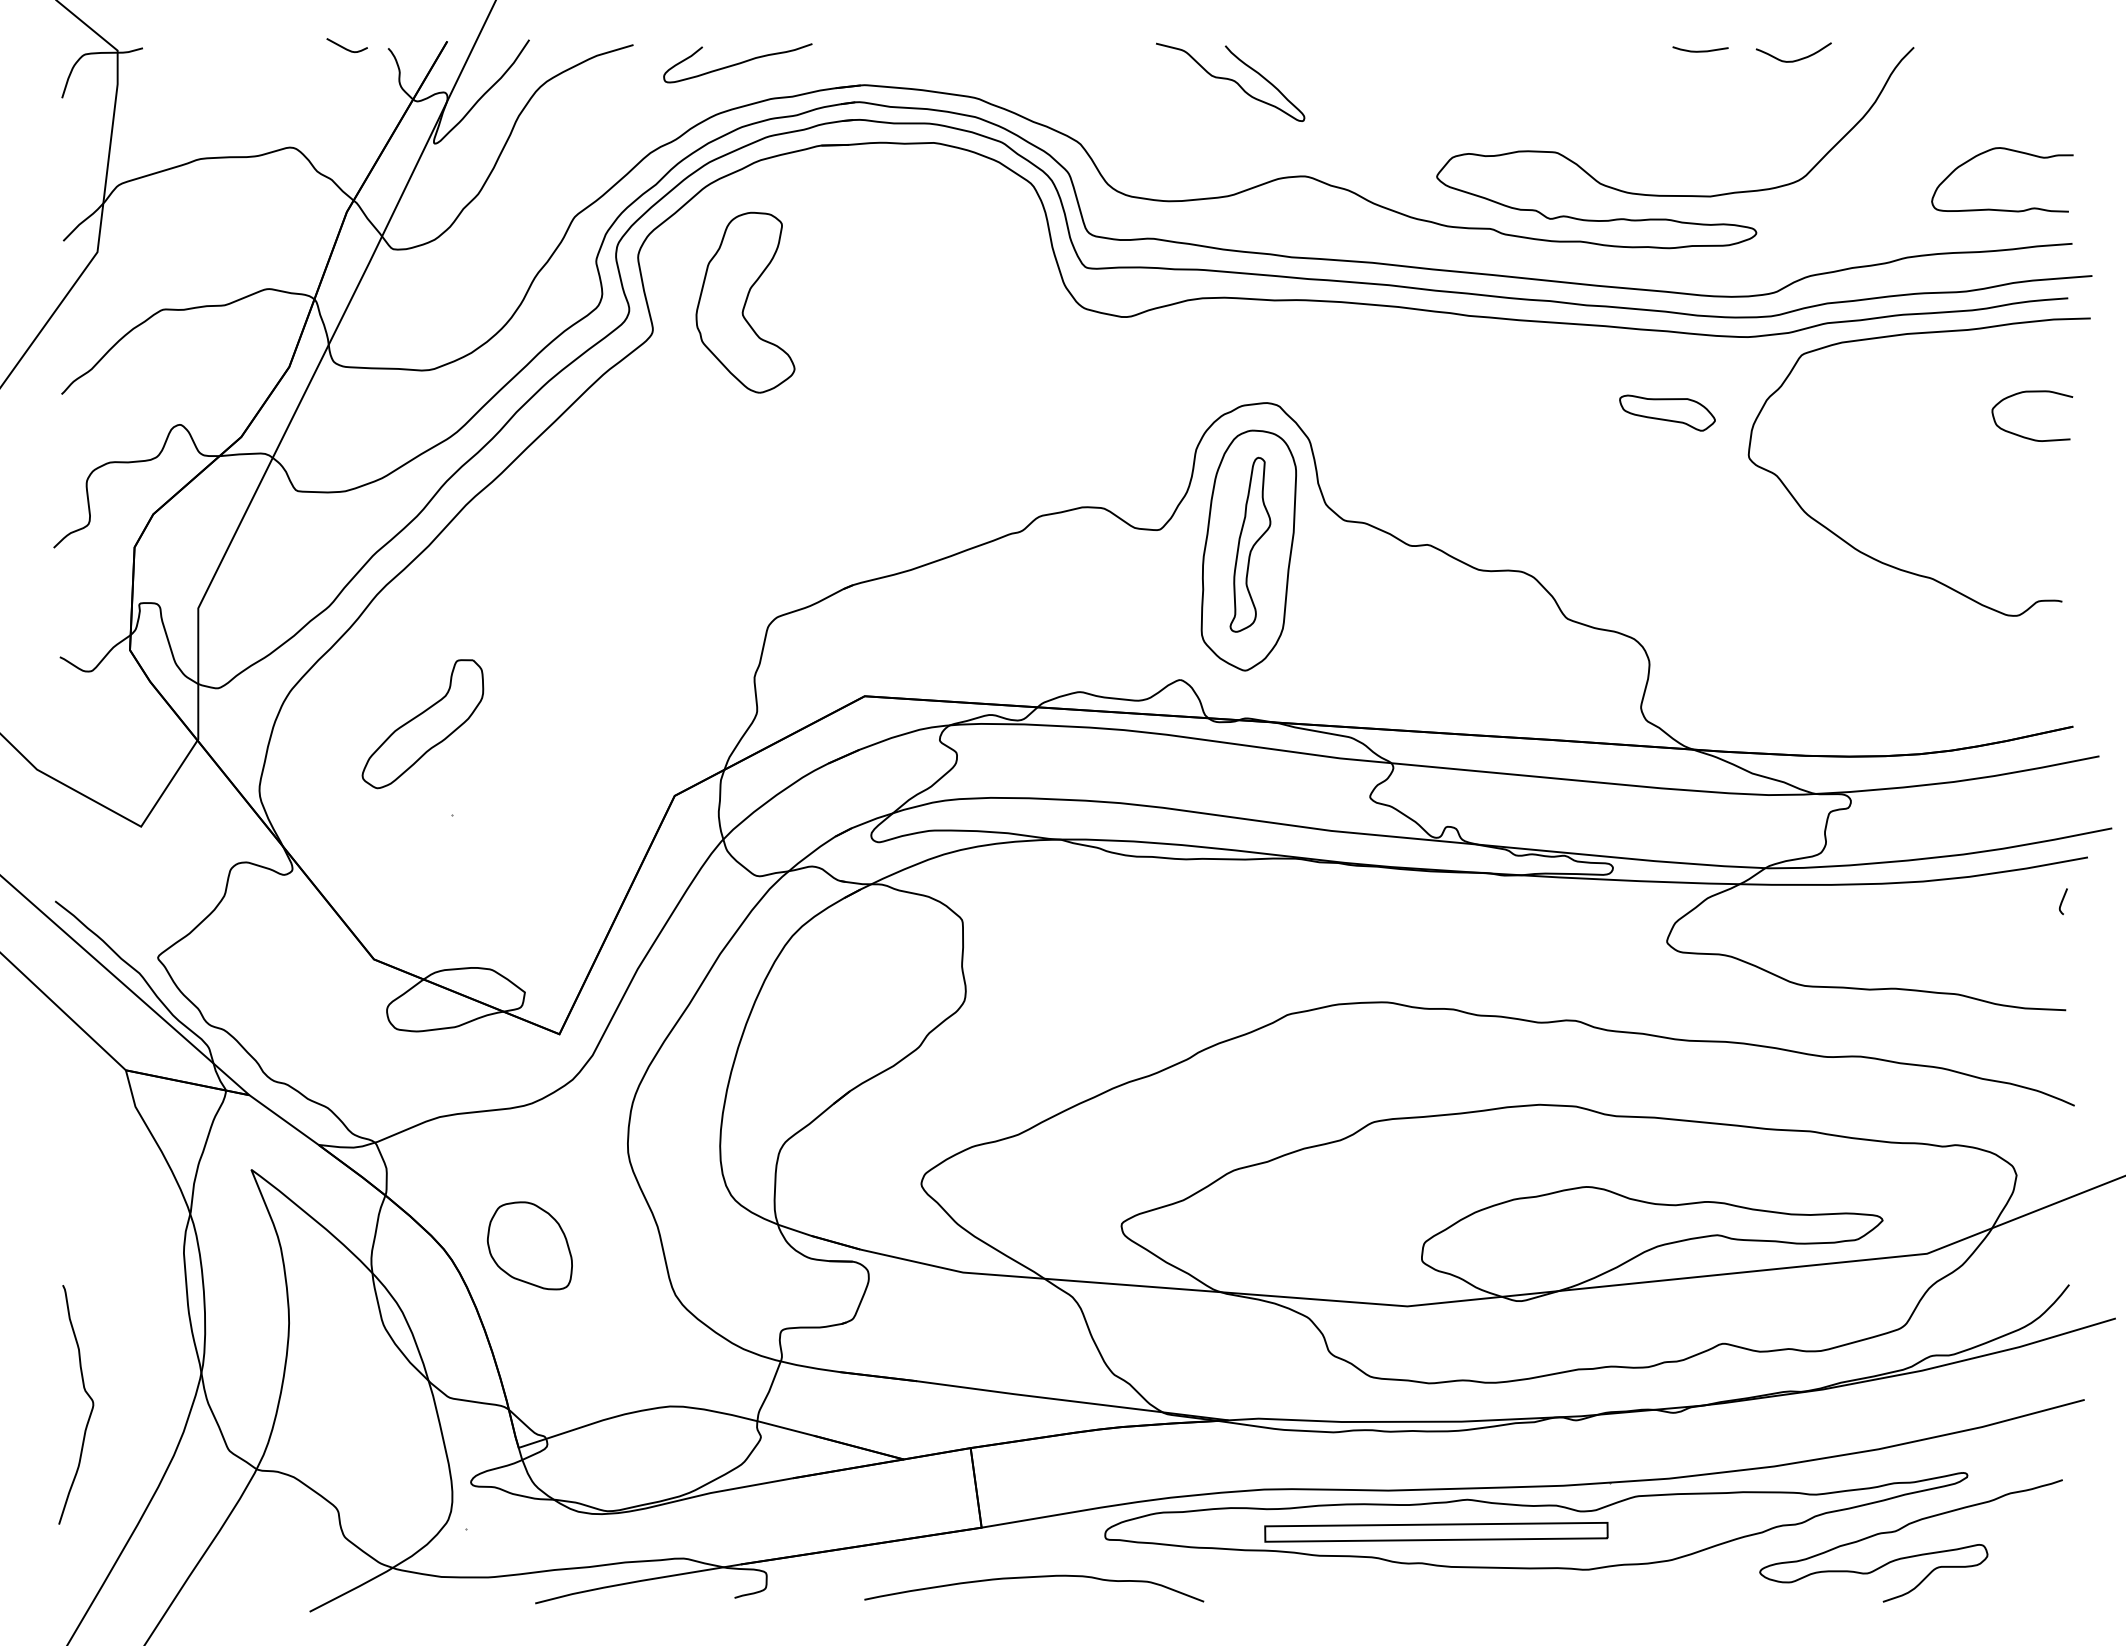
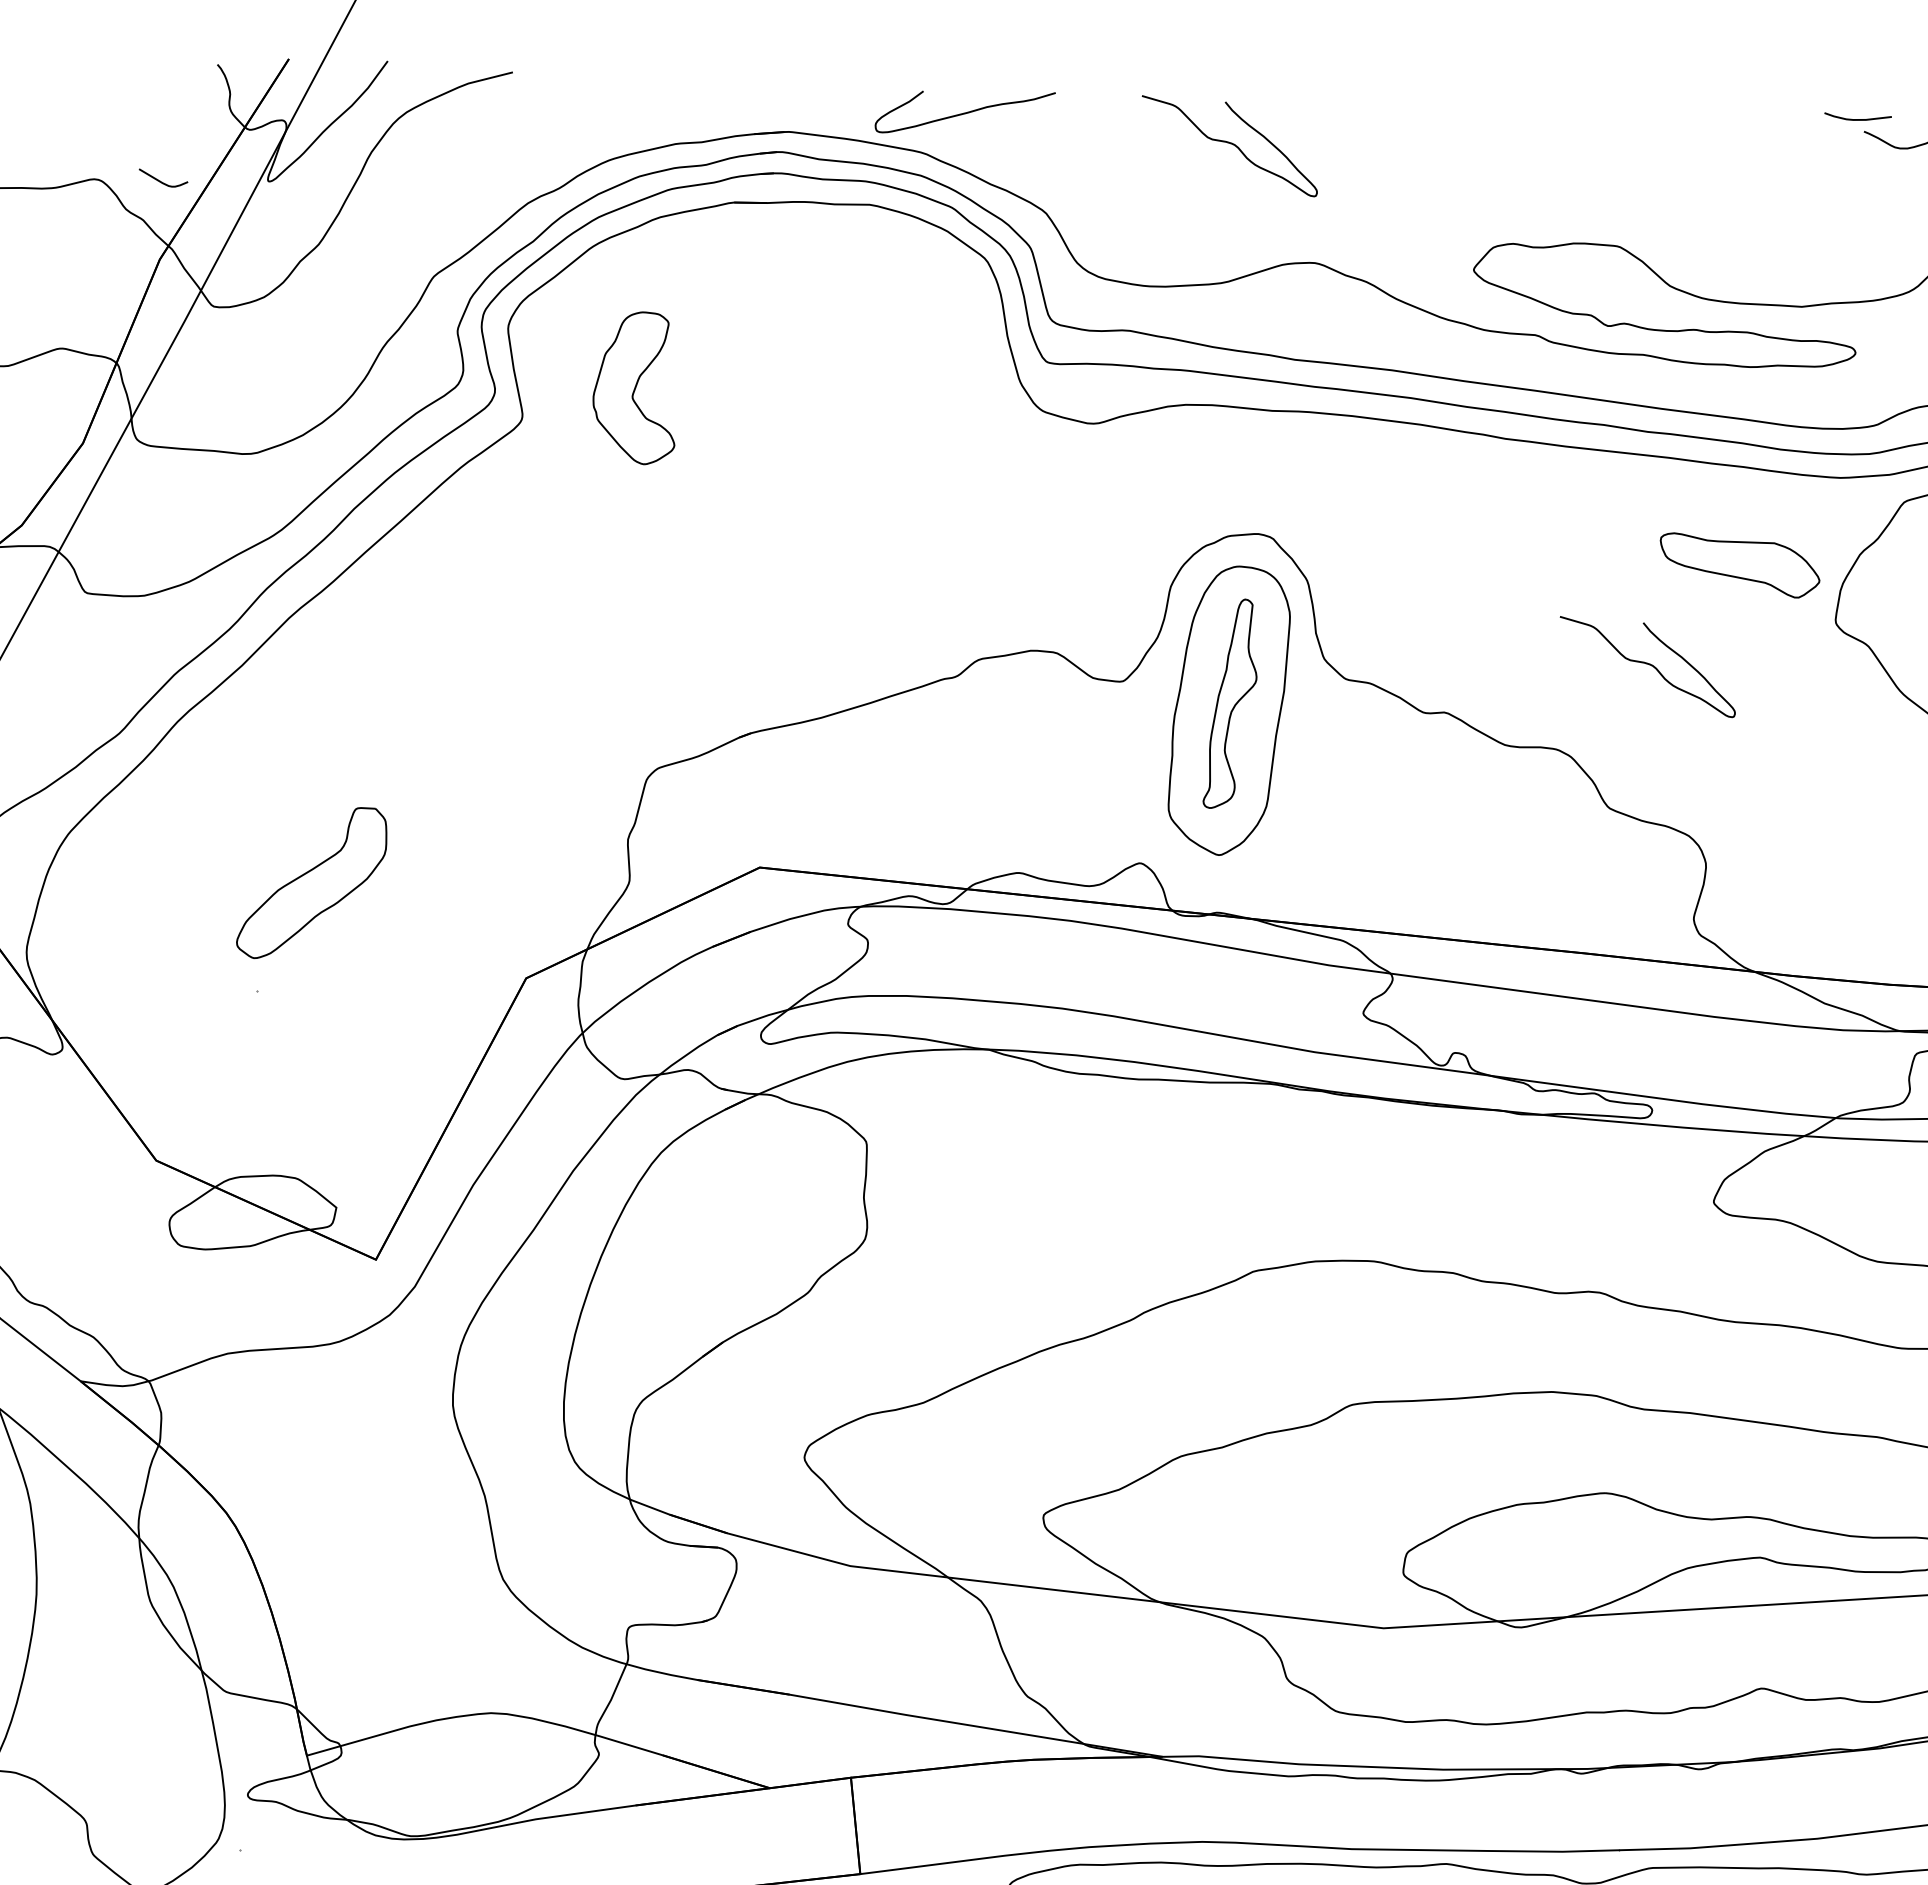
curve: (345, 47) -> (161, 180), moved
curve: (1700, 50) -> (1857, 118), moved
curve: (737, 63) -> (964, 112), moved
part: (745, 302) -> (635, 387), size x0.7
part: (1667, 412) -> (1739, 564), size x1.4
curve: (1594, 498) -> (1647, 664), added
part: (422, 724) -> (311, 883), moved
part: (529, 1245) -> (329, 1512), removed

